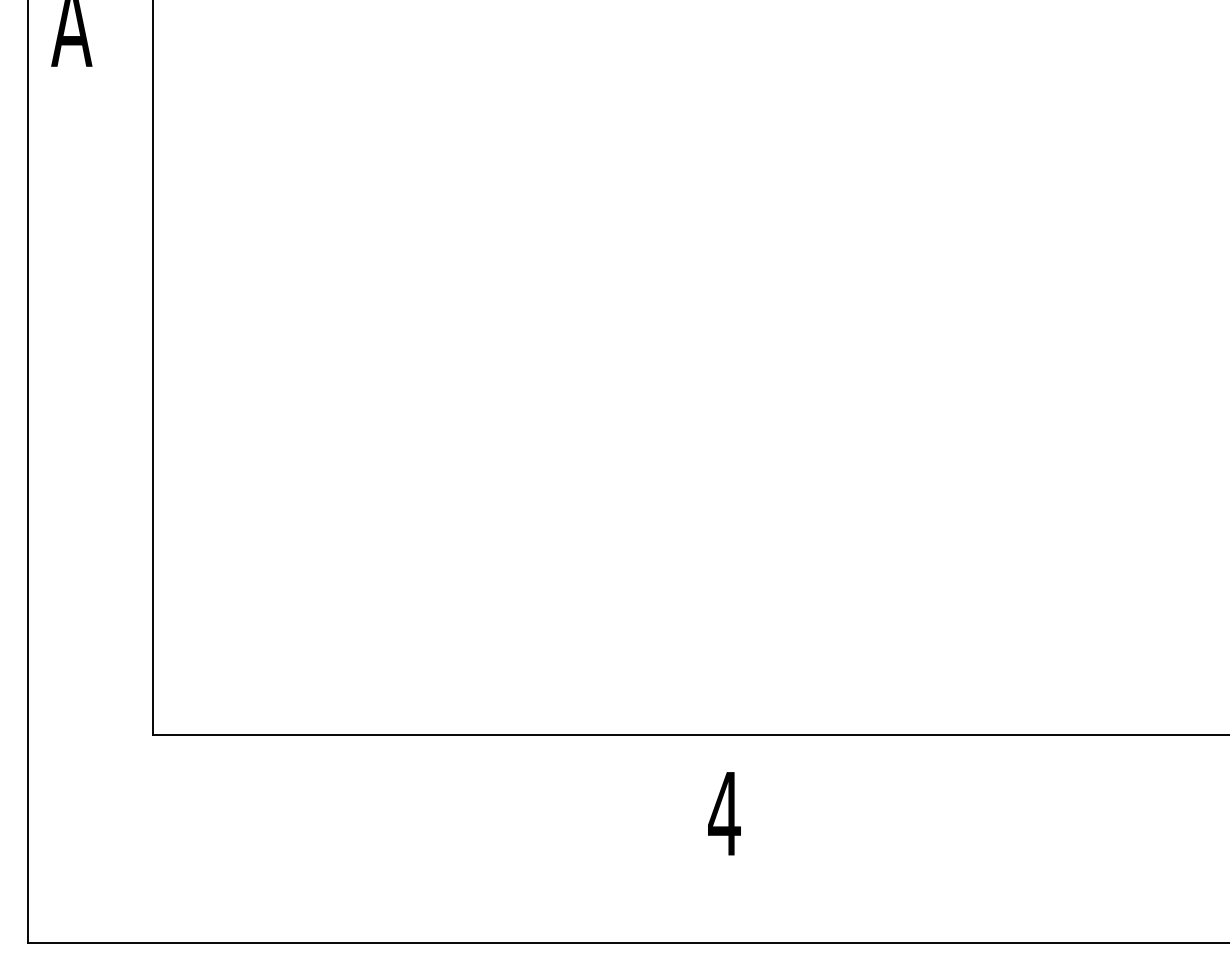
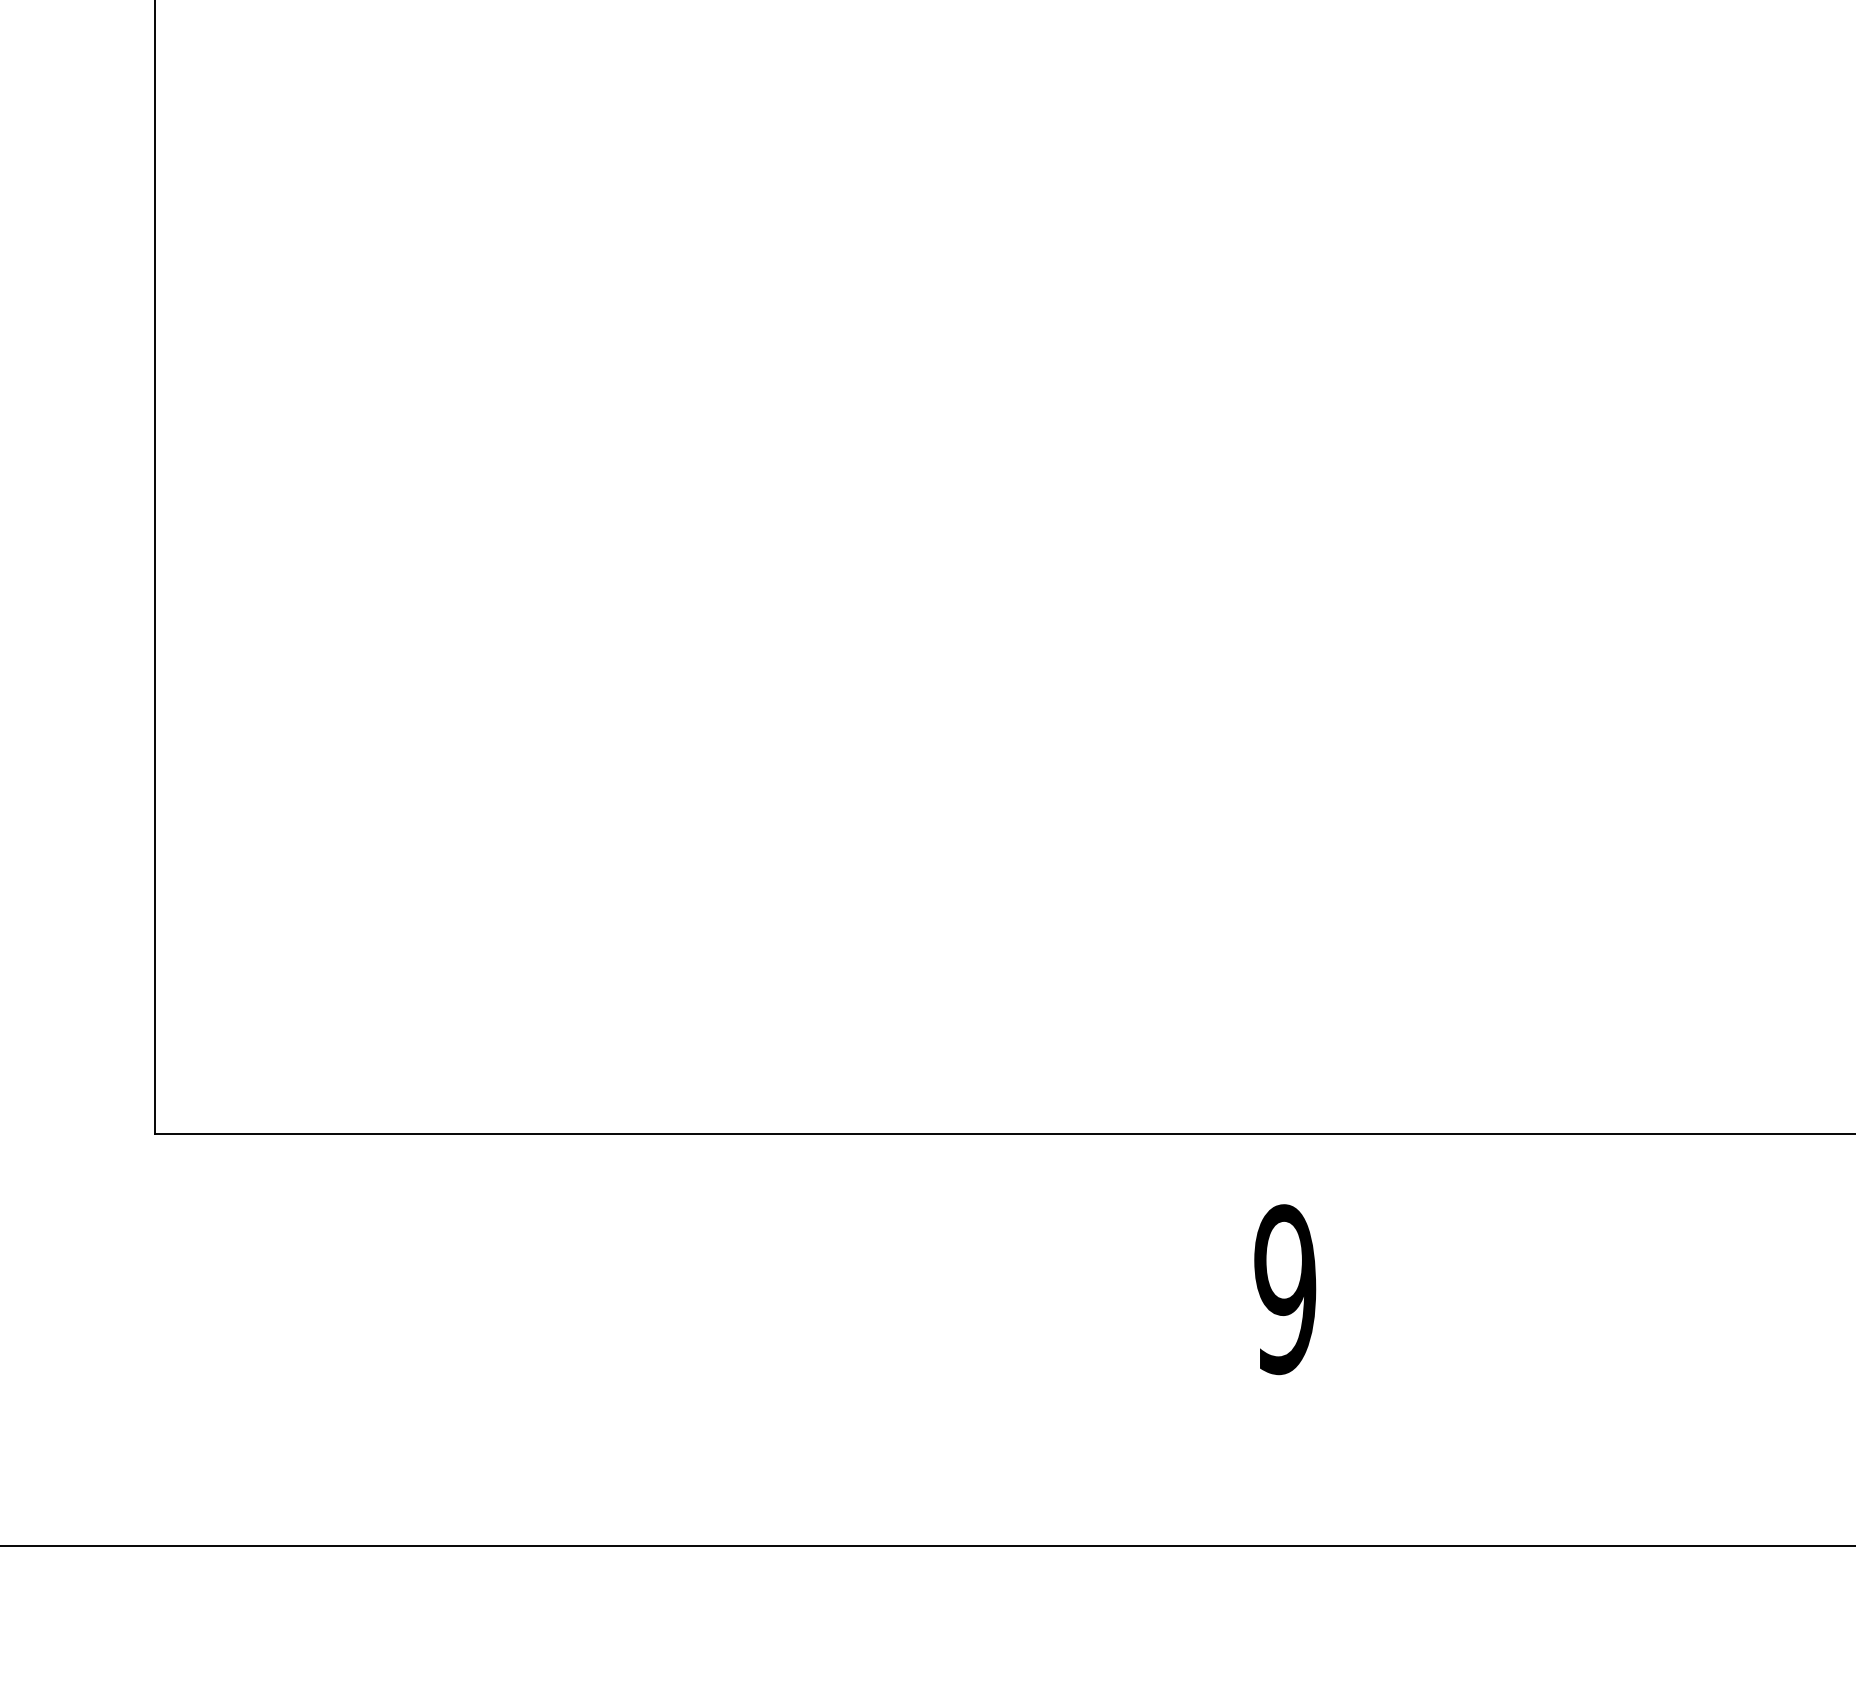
text: (724, 813) -> (1285, 1289), 4 -> 9

